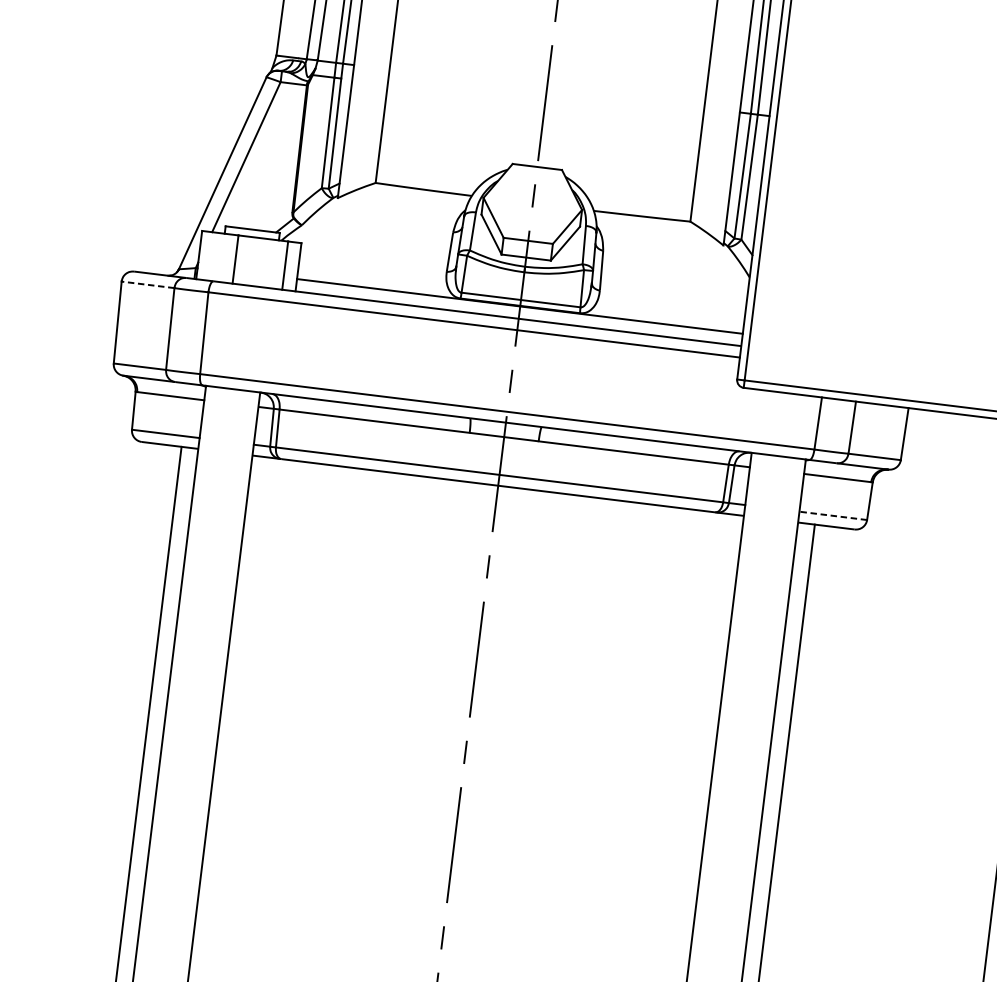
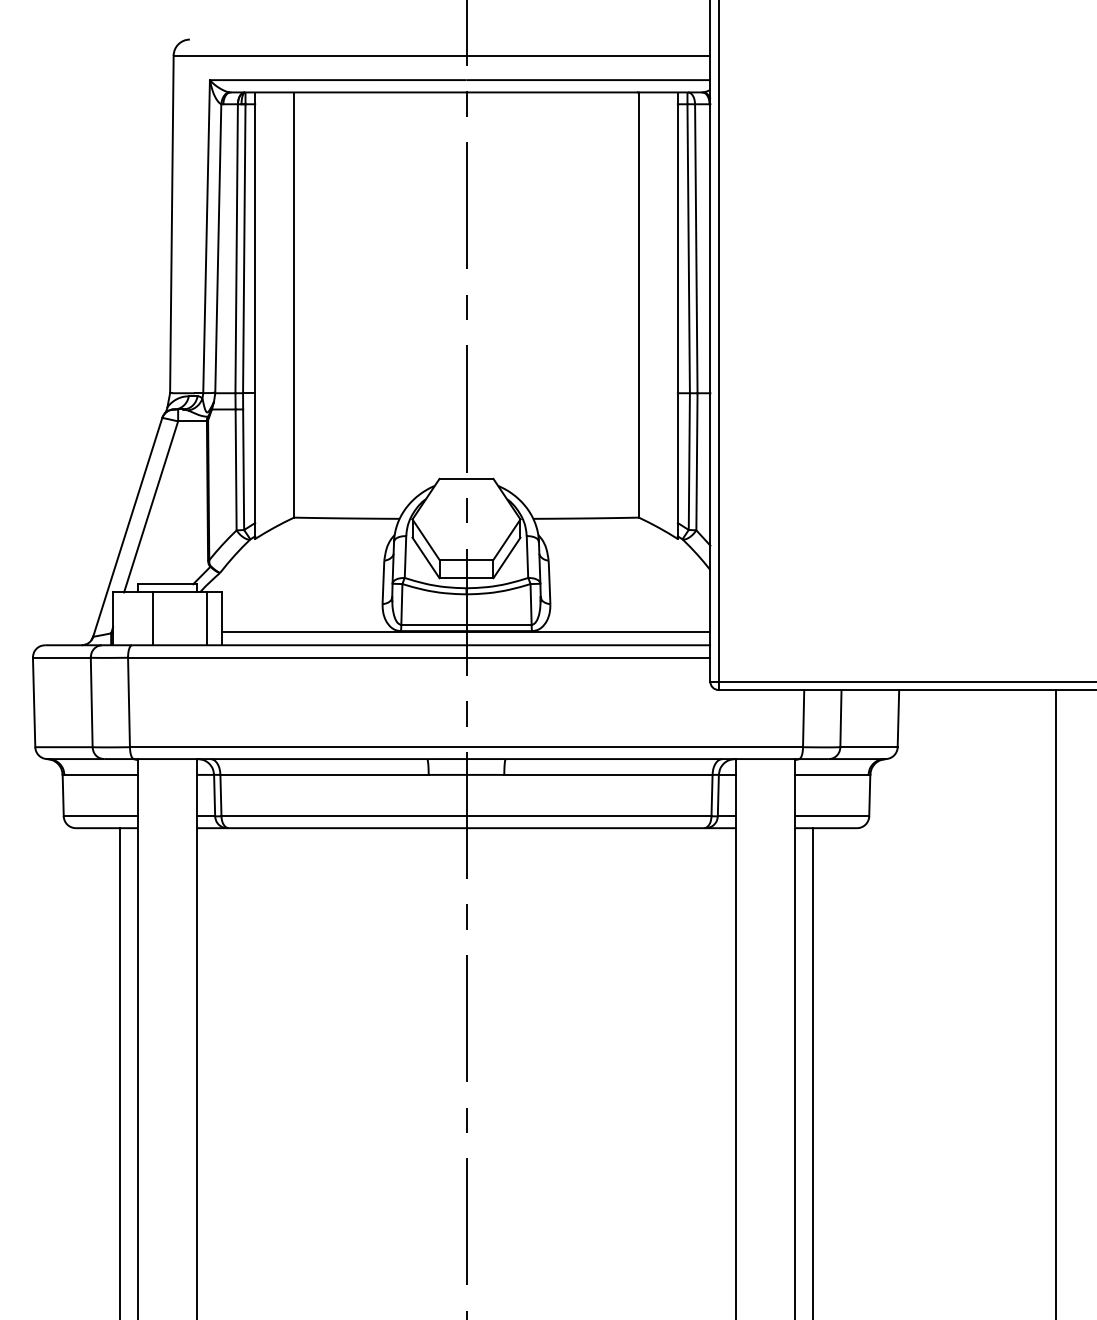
line: (147, 284) -> (61, 657), dashed -> solid
line: (832, 515) -> (831, 816), dashed -> solid

